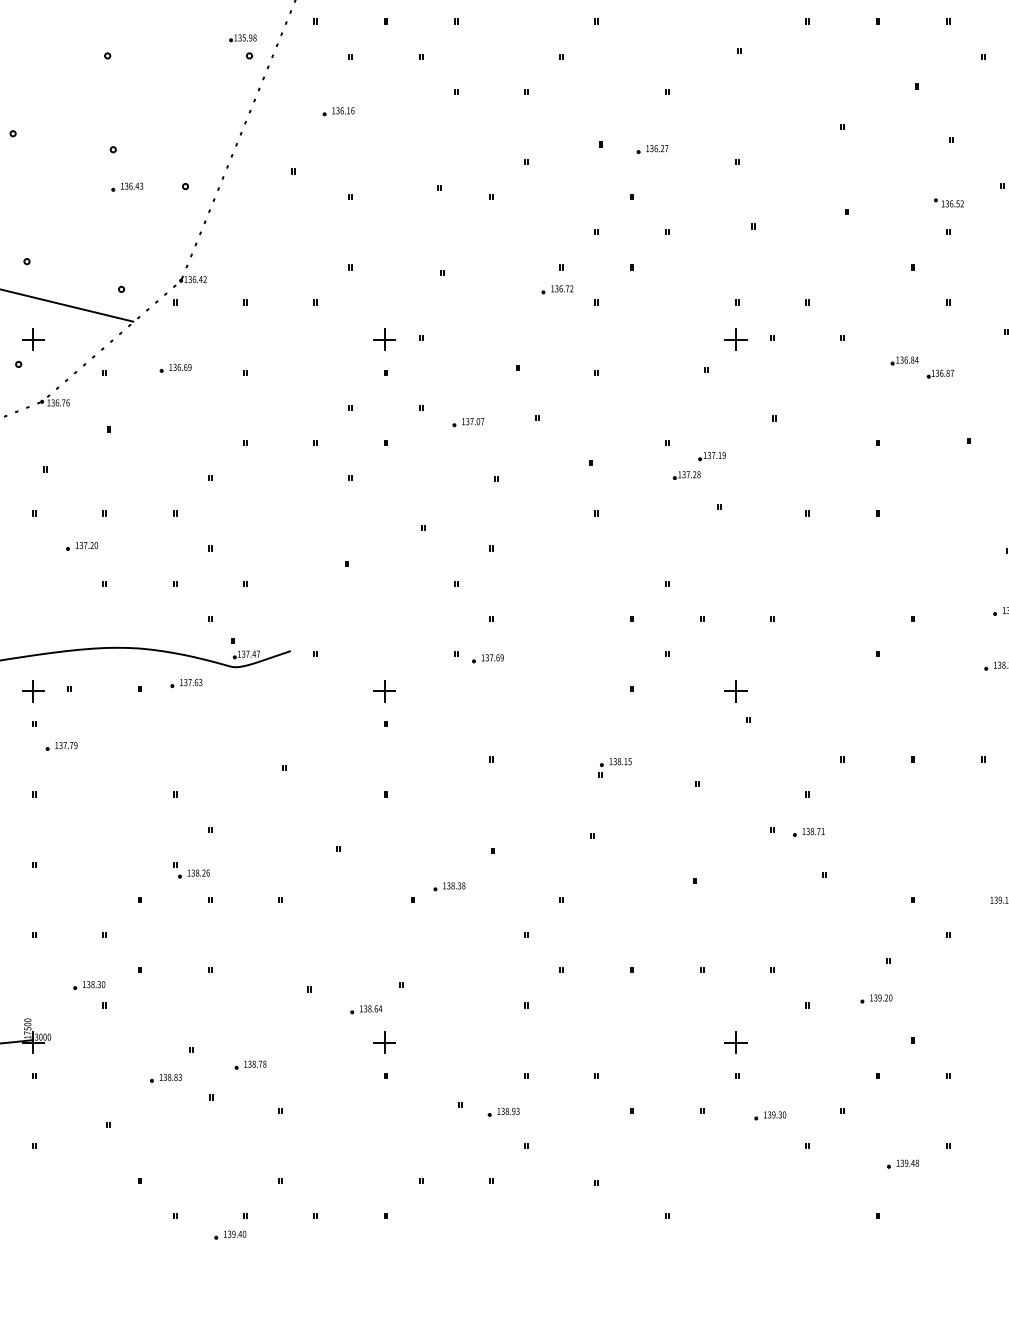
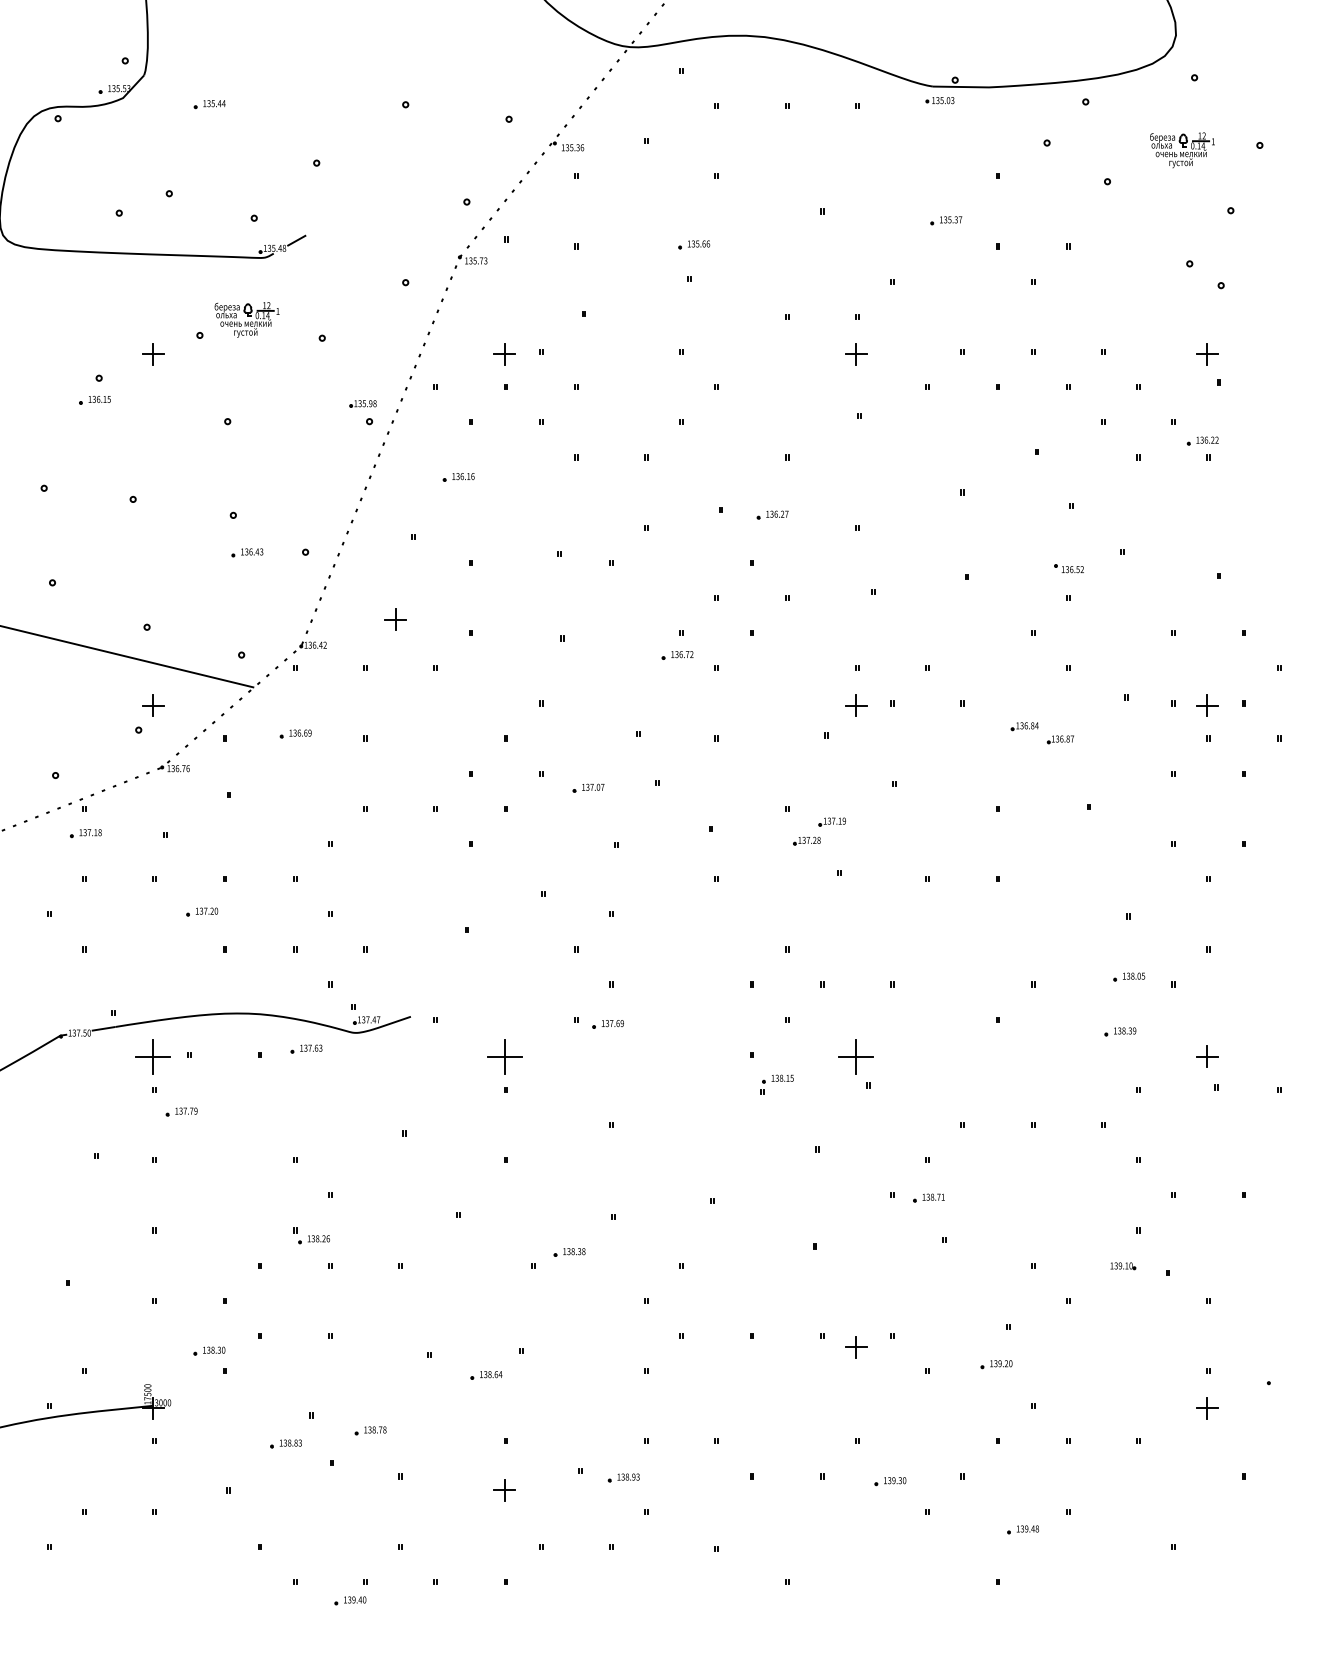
part: (384, 339) -> (395, 619), moved
part: (33, 690) -> (153, 1056), size x1.6
part: (384, 690) -> (504, 1056), size x1.6
part: (736, 690) -> (856, 1056), size x1.6
part: (614, 767) -> (776, 1084), moved
part: (384, 1042) -> (504, 1490), moved
part: (736, 1042) -> (856, 1347), moved

